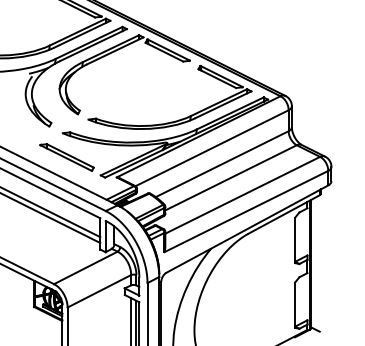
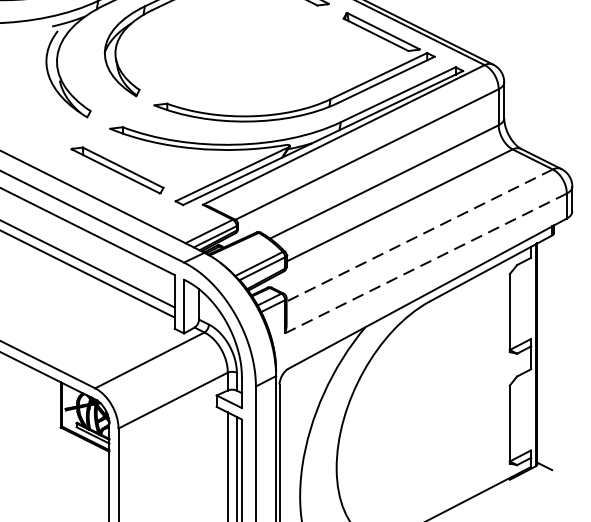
line: (242, 195) -> (419, 235), solid -> dashed
line: (245, 211) -> (424, 263), solid -> dashed

